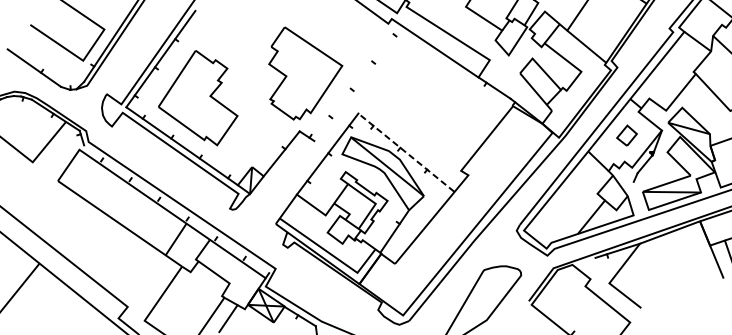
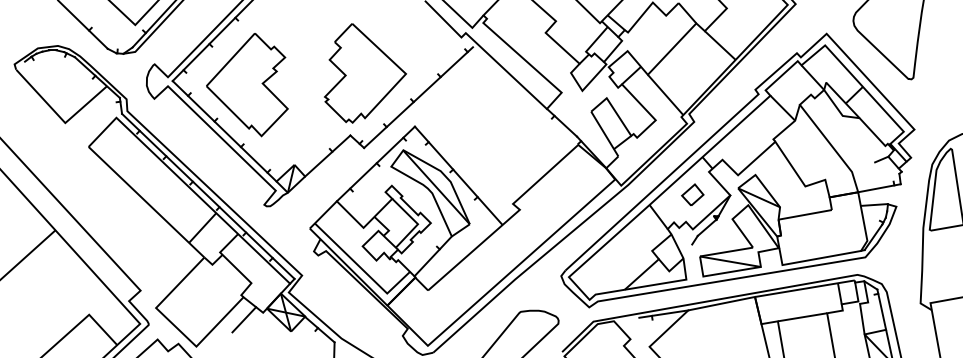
line: (357, 85) -> (418, 97), added
line: (406, 152) -> (458, 175), dashed -> solid
line: (176, 208) -> (208, 195), added

